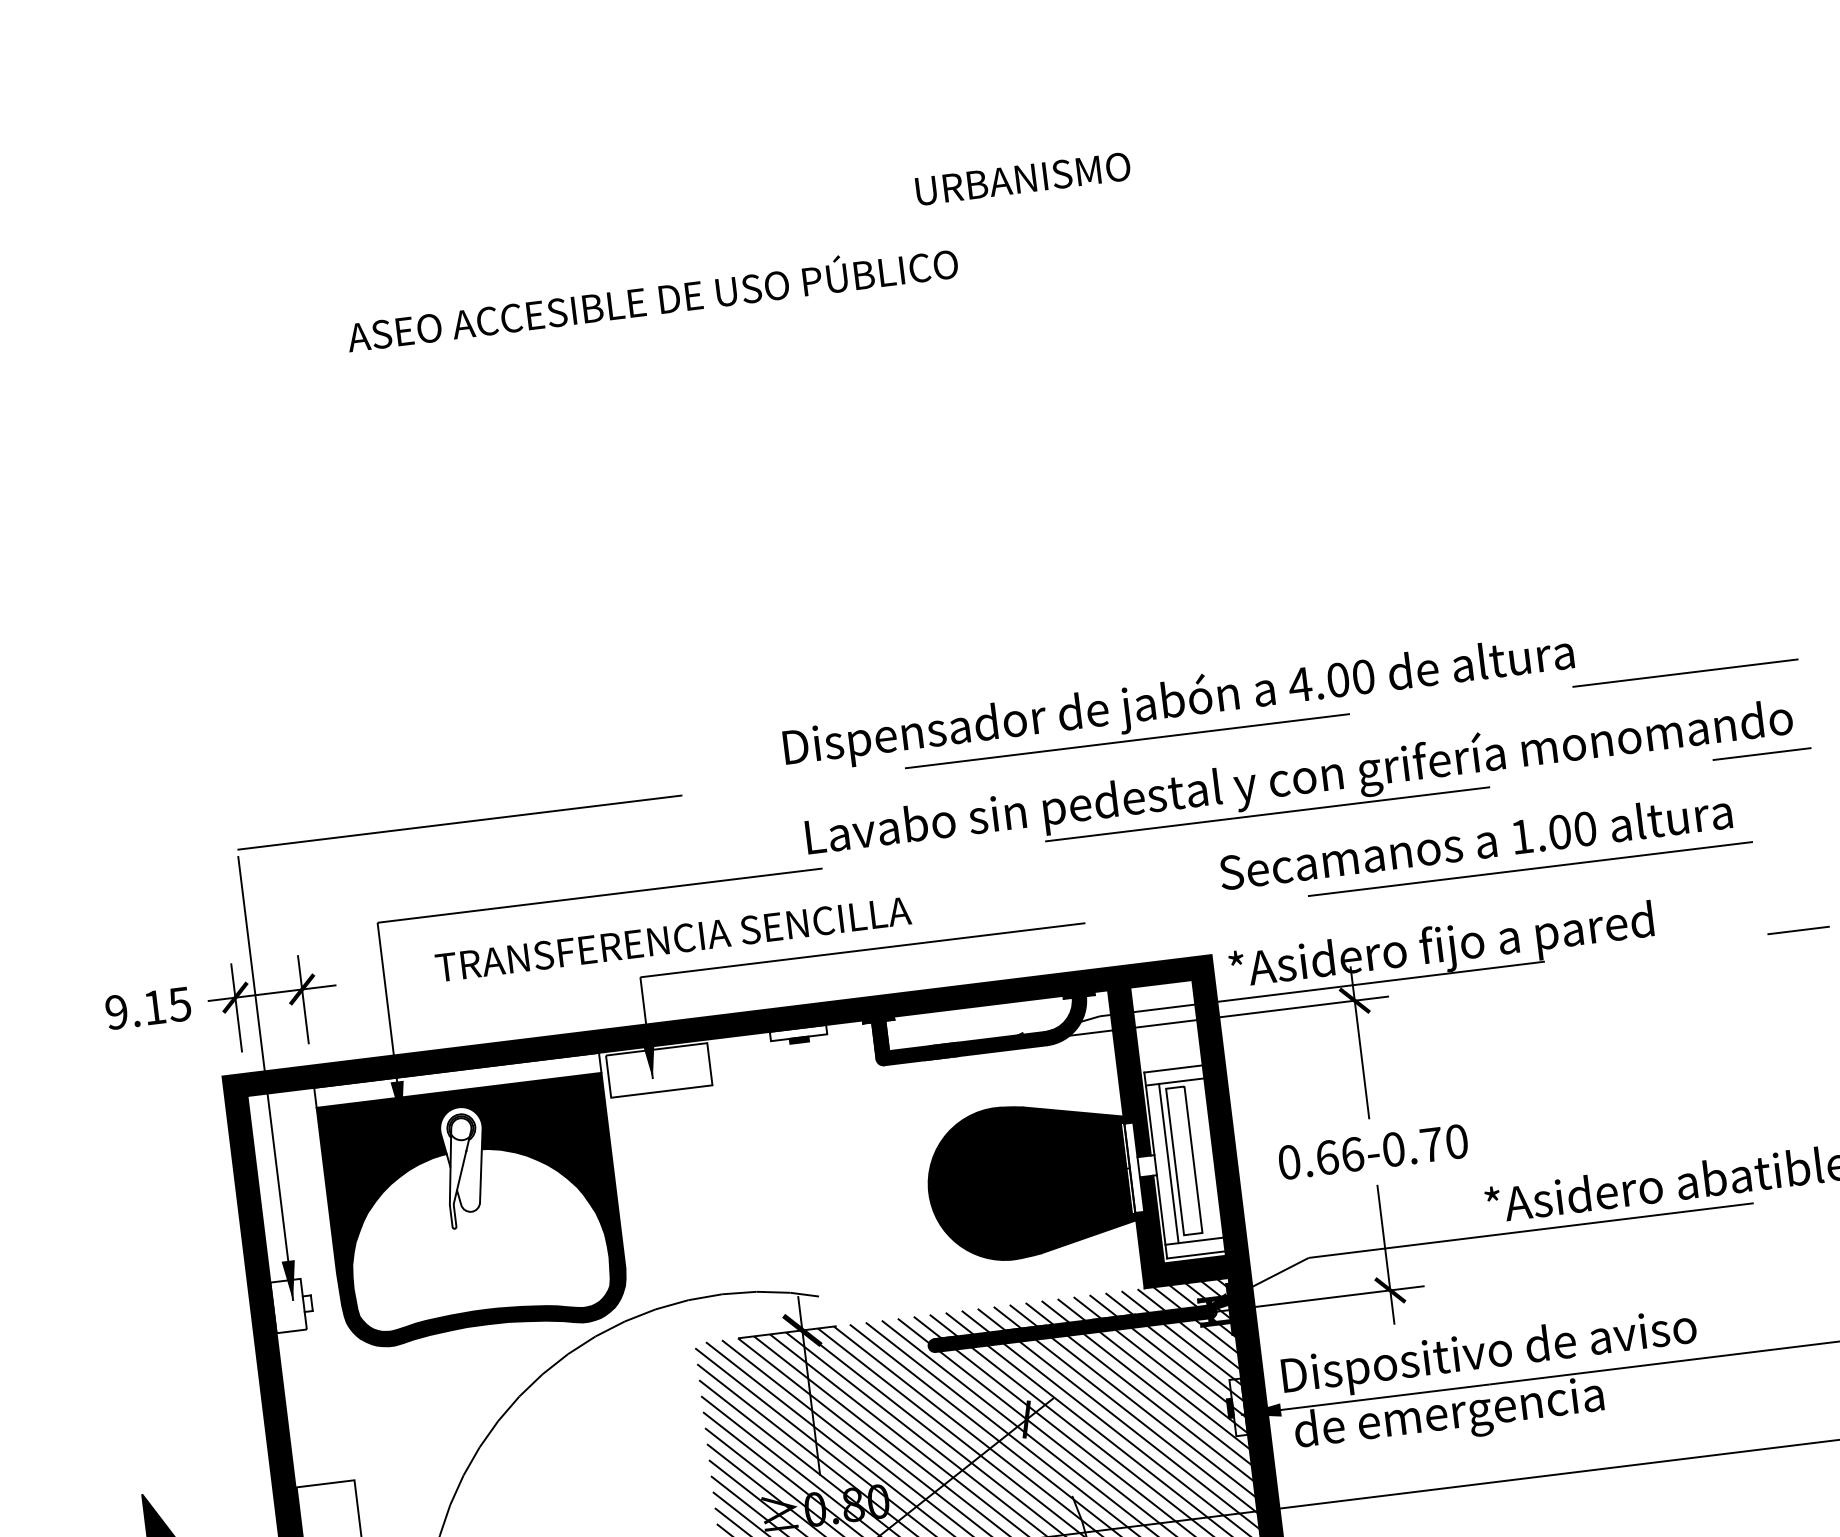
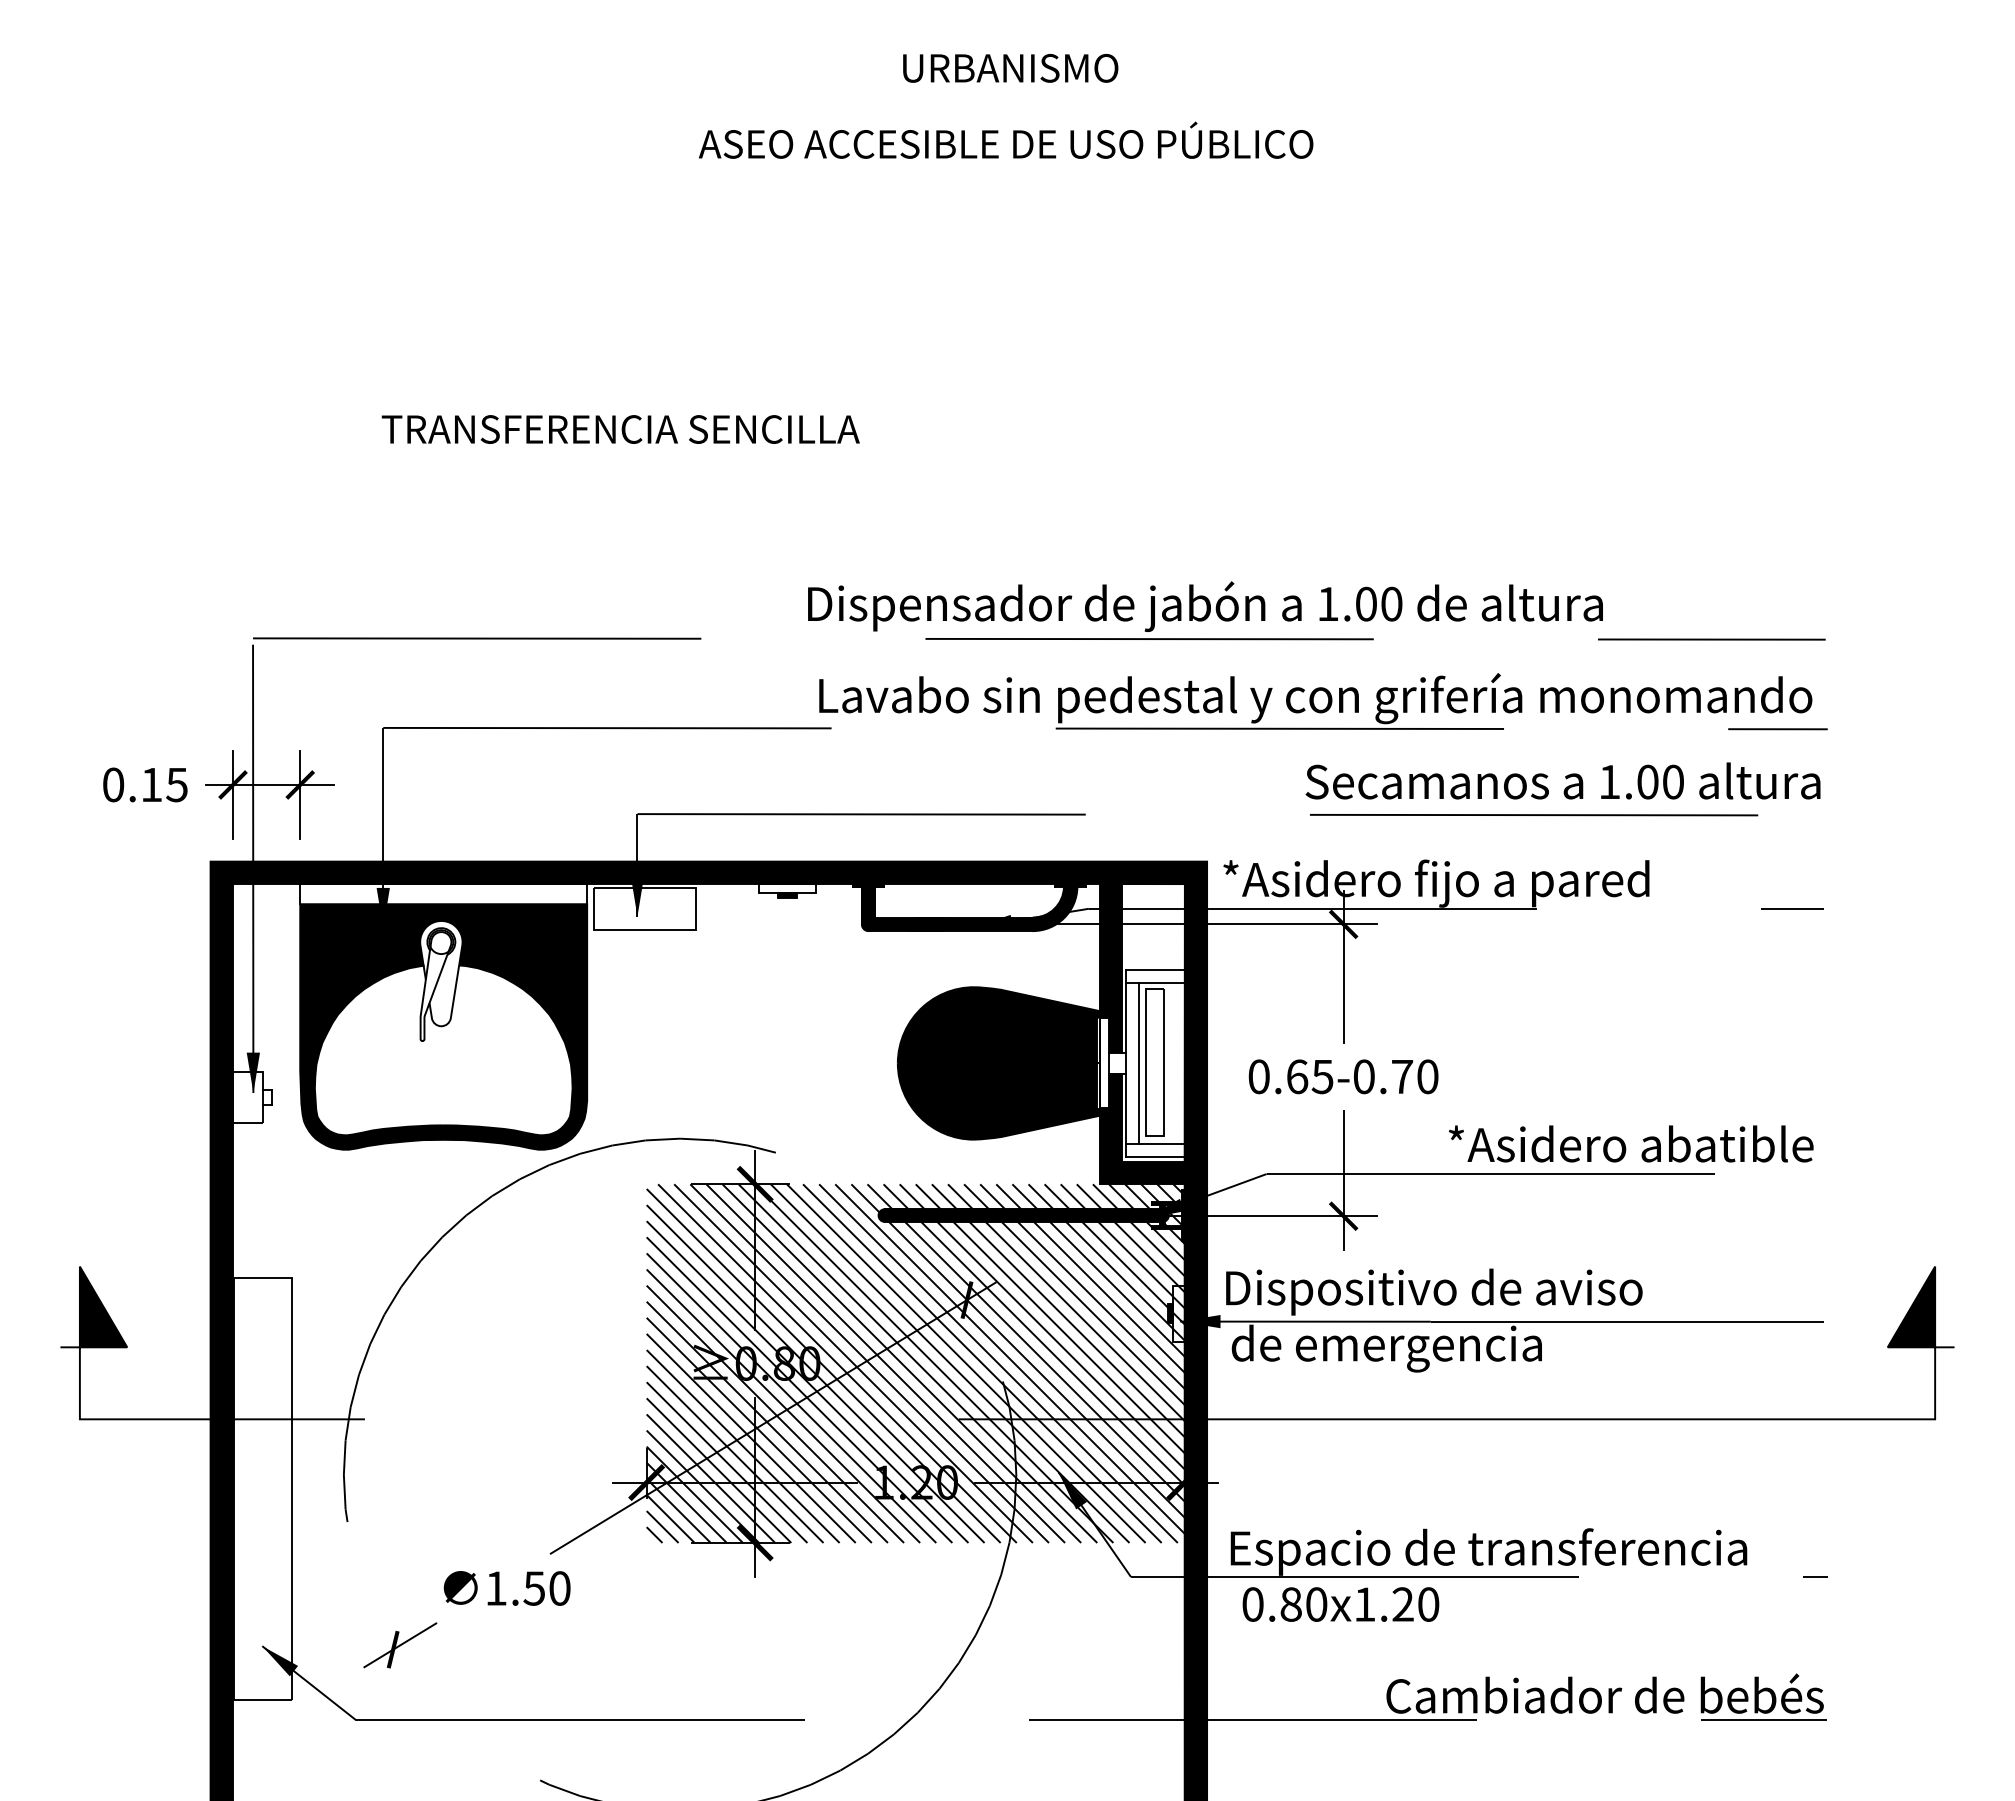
text: (1023, 179) -> (1010, 68), moved
text: (651, 296) -> (1005, 139), moved
text: (1299, 684) -> (1327, 603), 4.00 -> 1.00
text: (1475, 840) -> (1562, 780), moved
text: (673, 939) -> (620, 429), moved
text: (116, 1011) -> (113, 784), 9.15 -> 0.15
text: (1352, 1154) -> (1322, 1076), 0.66-0.70 -> 0.65-0.70

